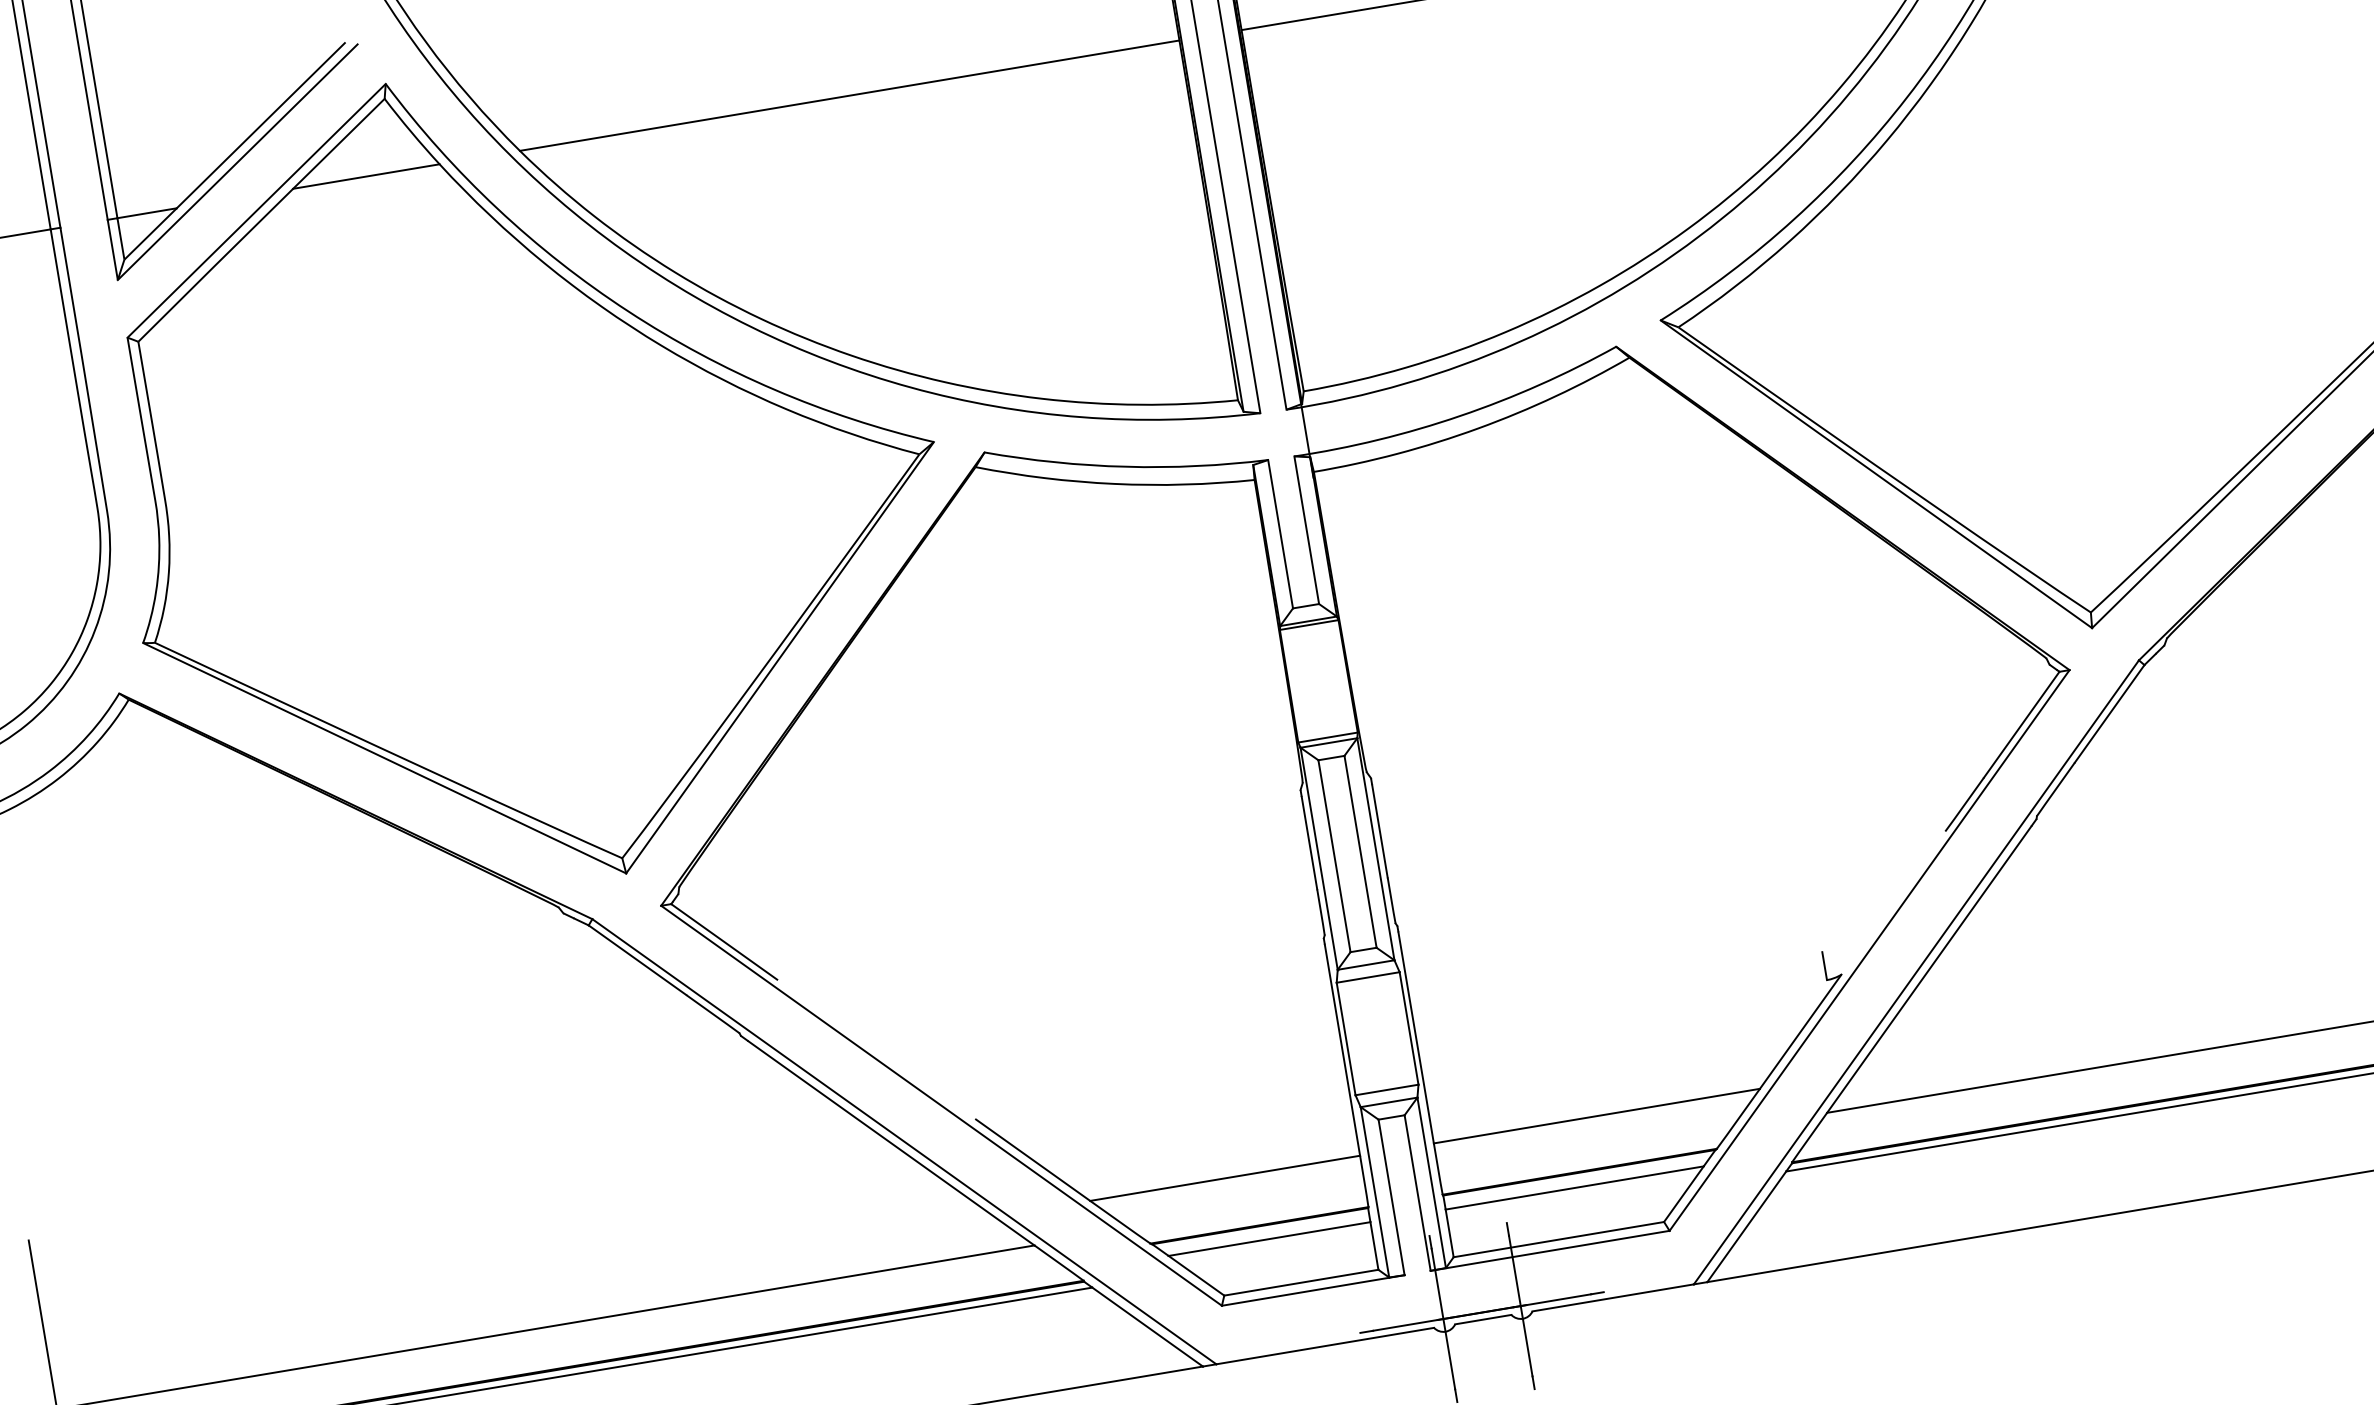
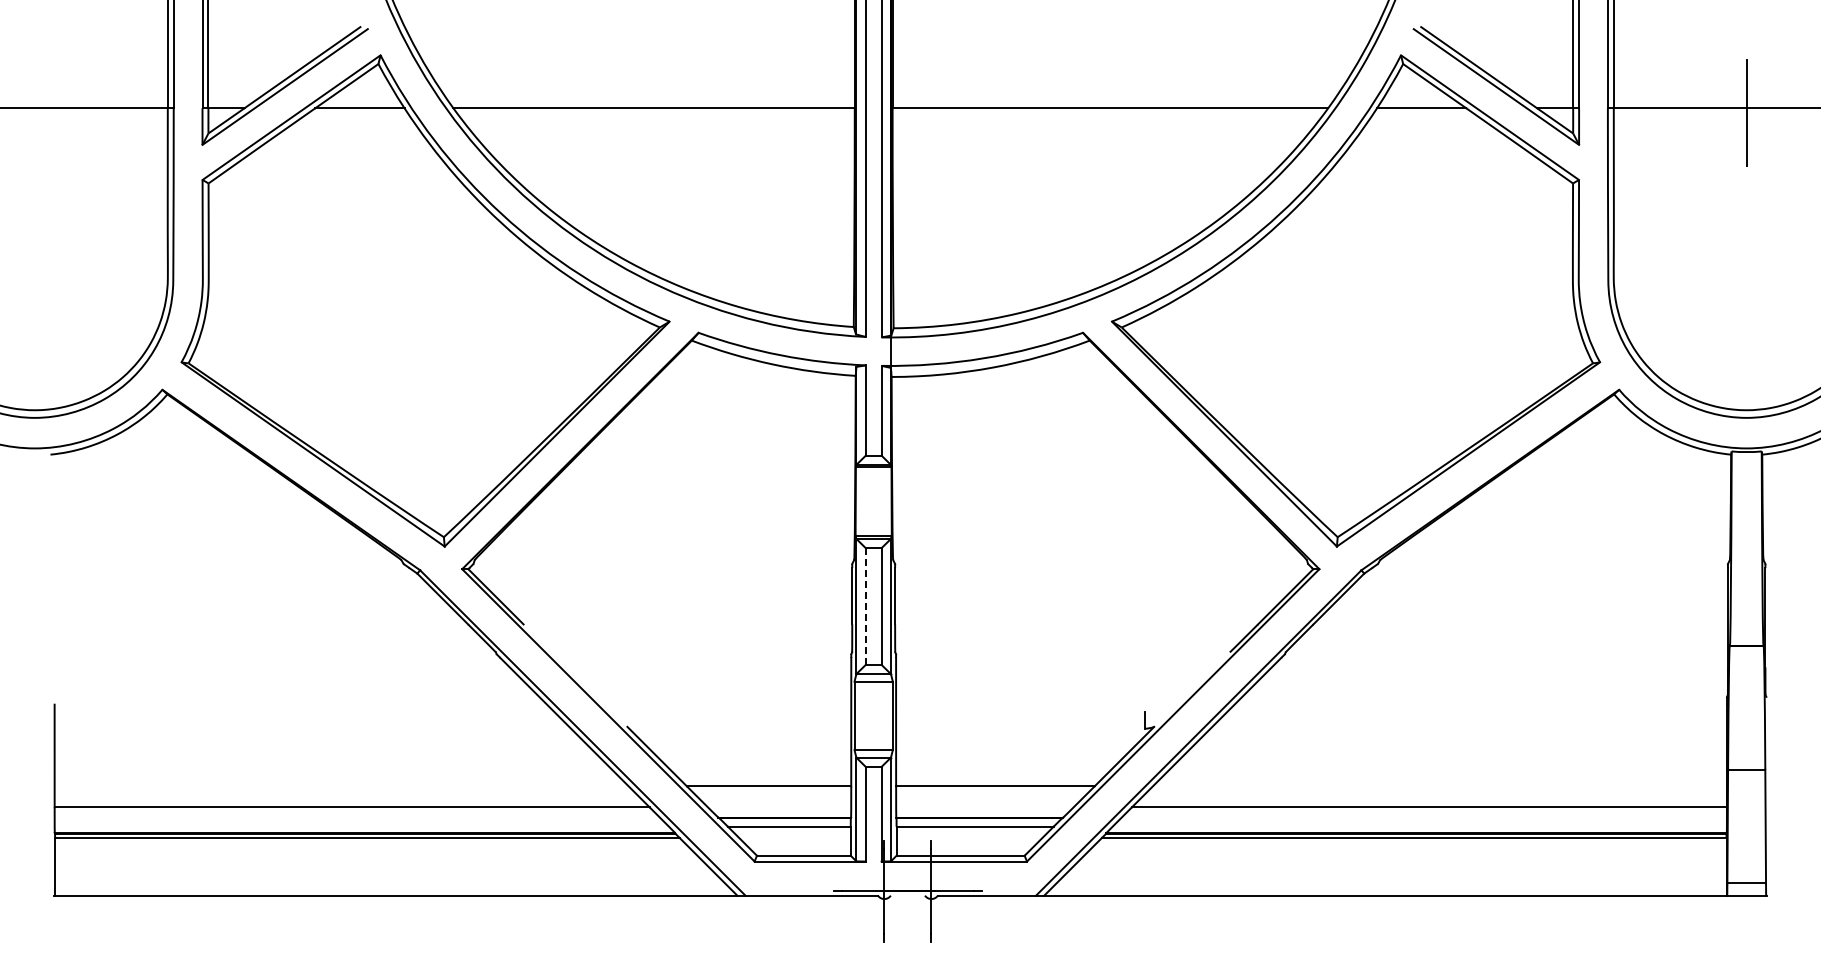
line: (1334, 856) -> (865, 606), solid -> dashed
line: (1482, 1319) -> (907, 895), removed

